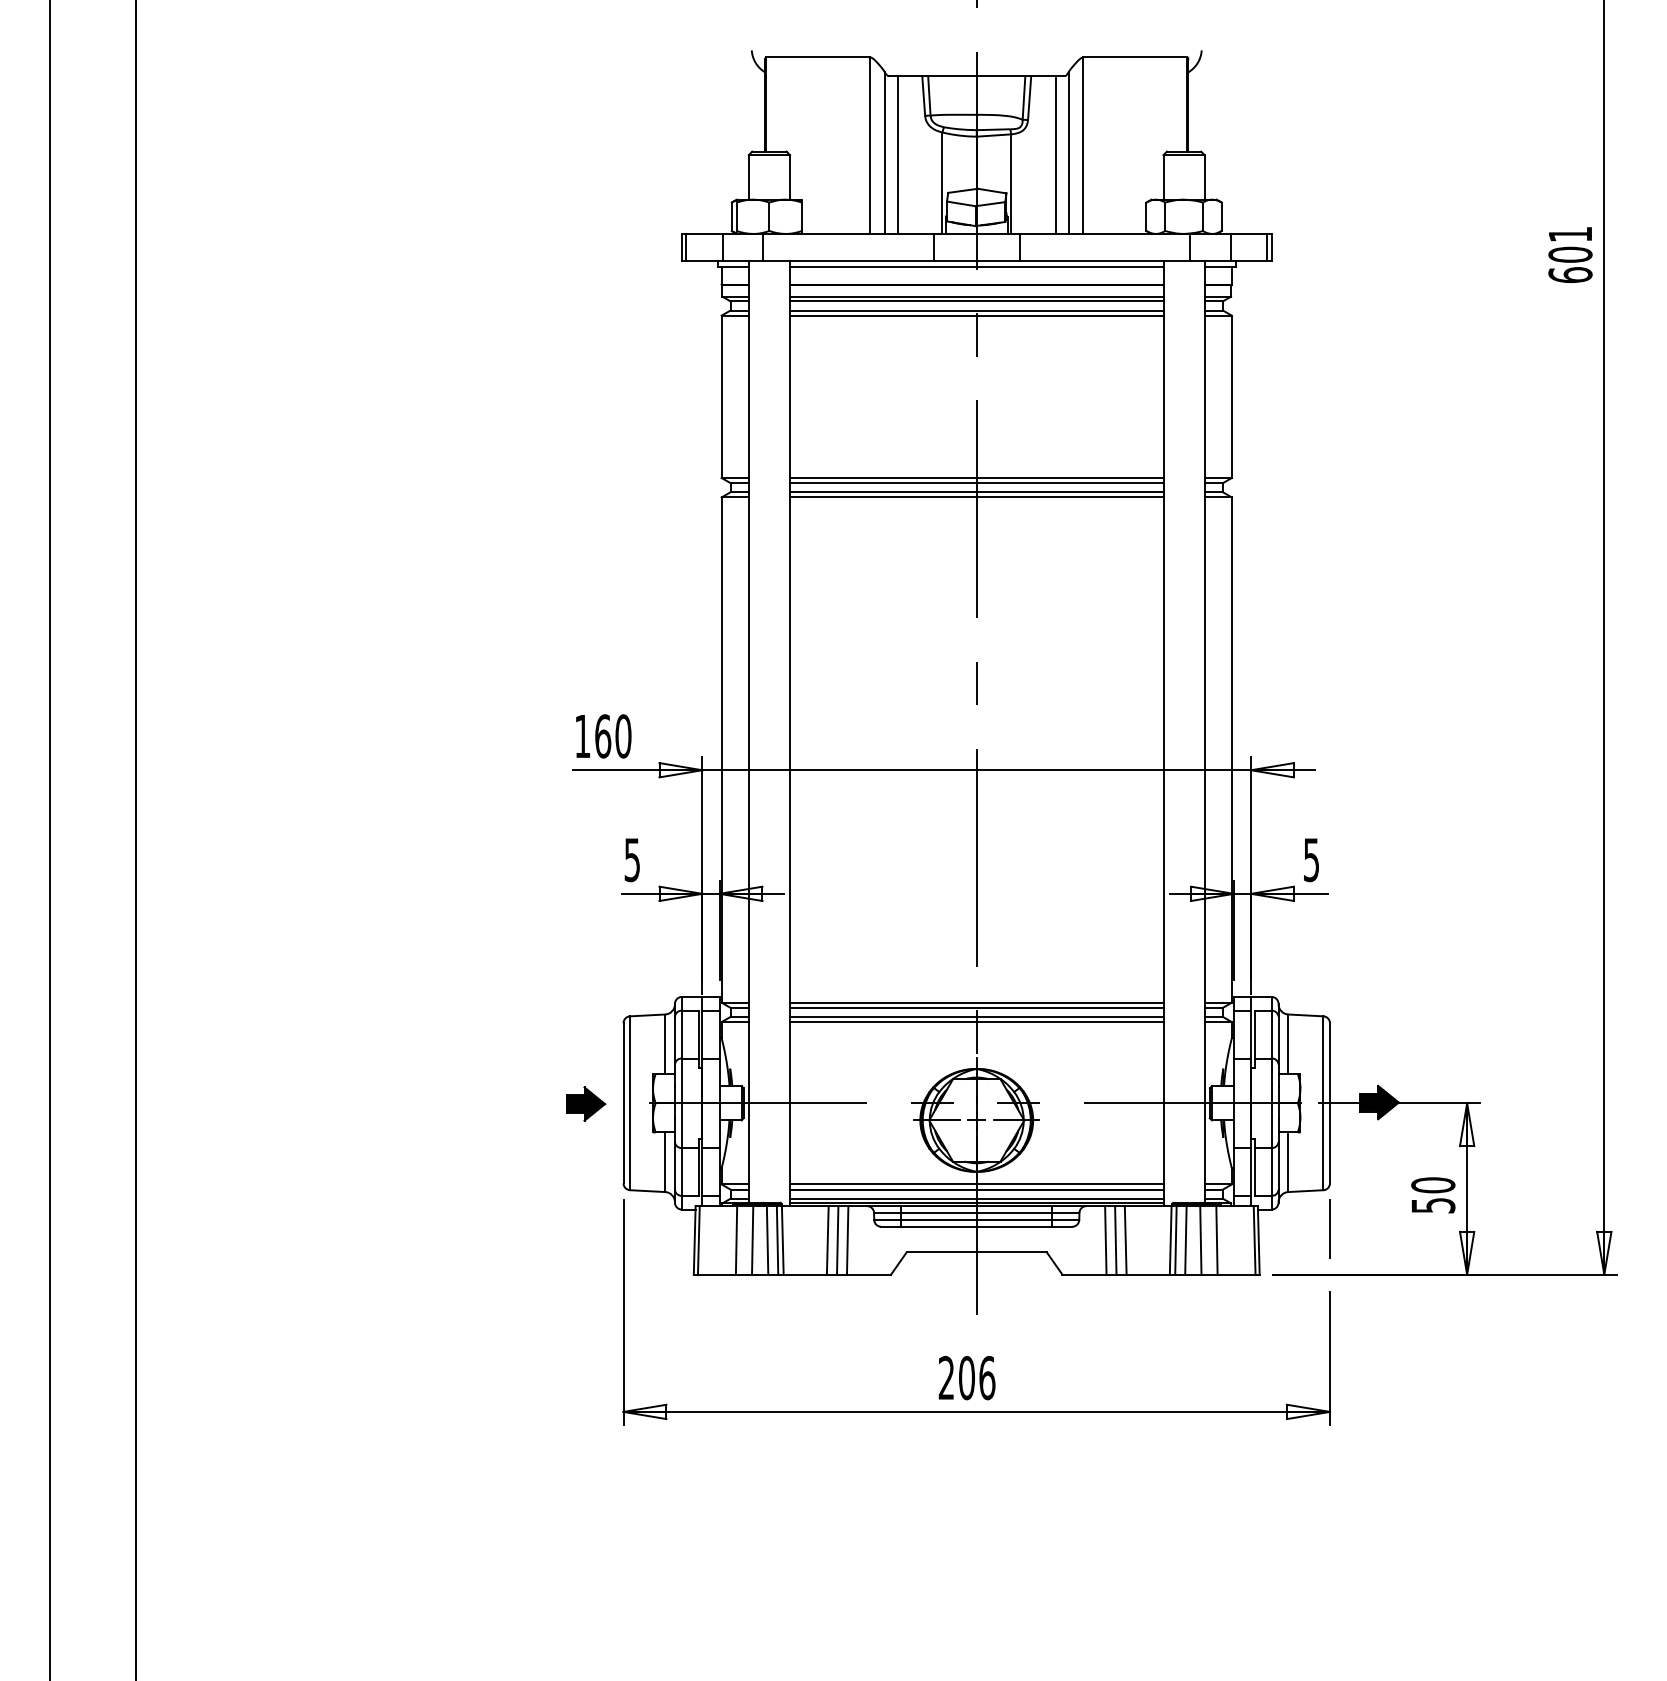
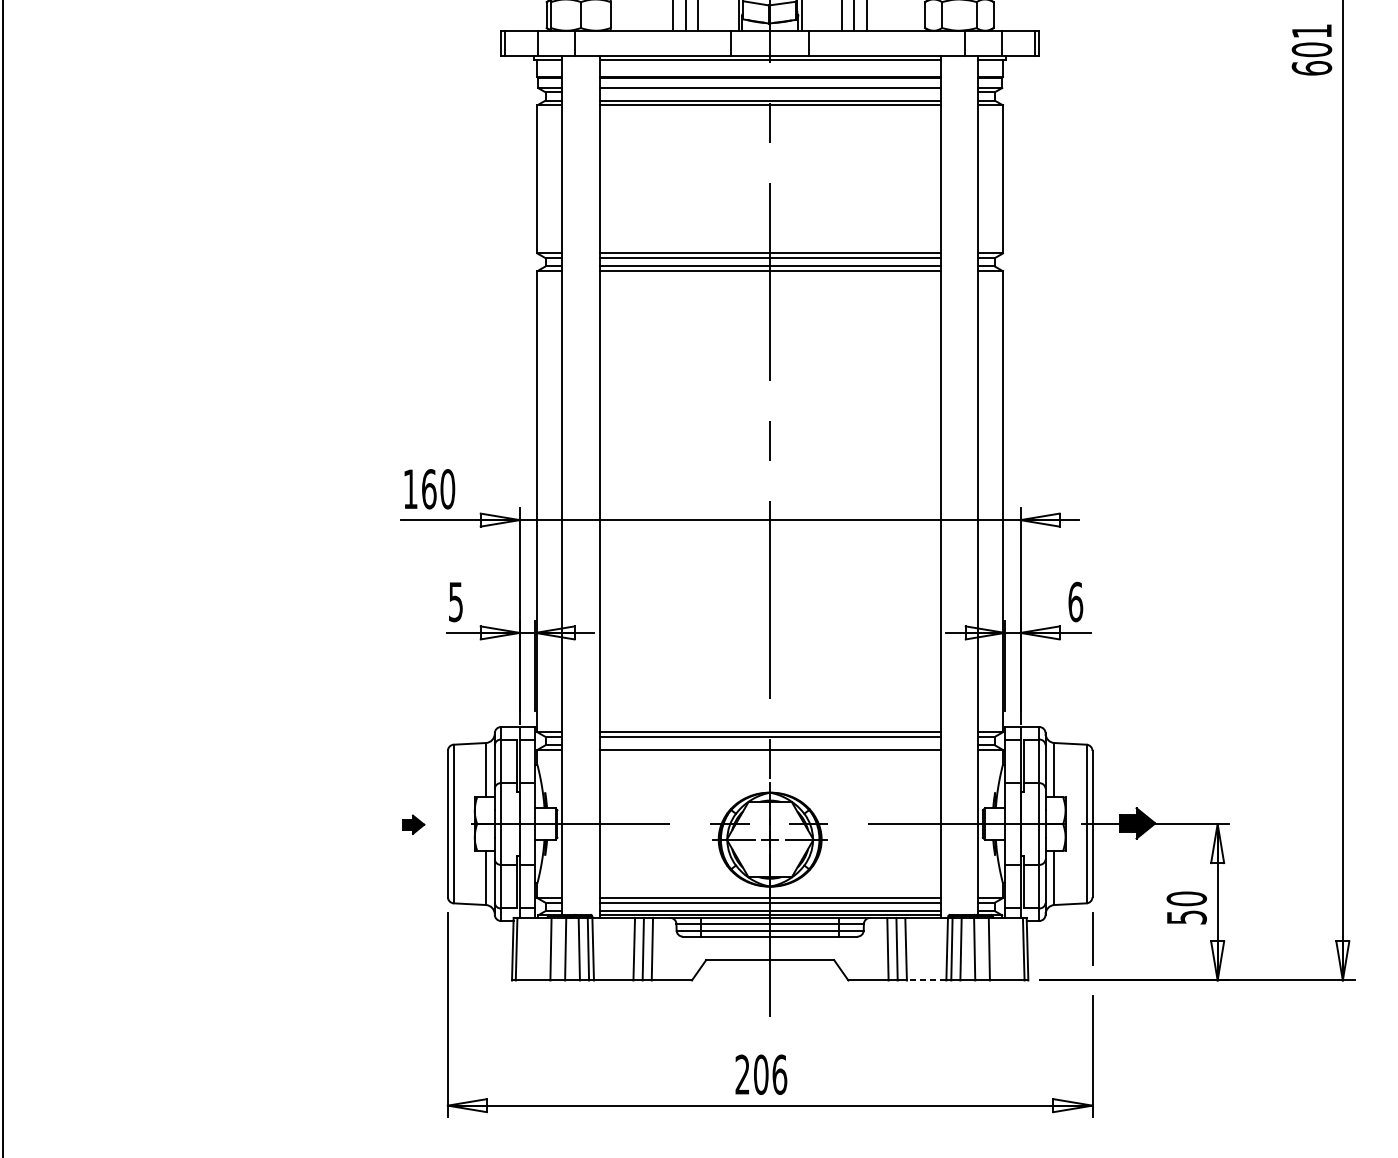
line: (976, 301) -> (769, 92), removed
text: (1311, 859) -> (1075, 601), 5 -> 6
line: (976, 1016) -> (769, 744), removed
part: (586, 1103) -> (414, 824), size x0.6
line: (1148, 1274) -> (926, 980), solid -> dashed

